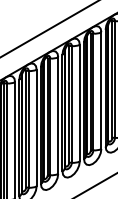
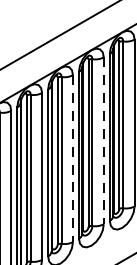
line: (101, 91) -> (103, 142), solid -> dashed
line: (79, 103) -> (72, 159), solid -> dashed

